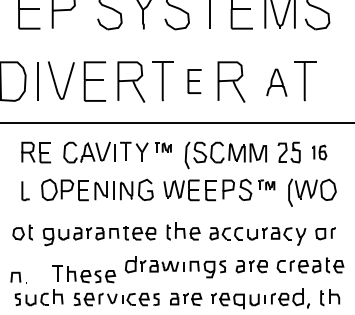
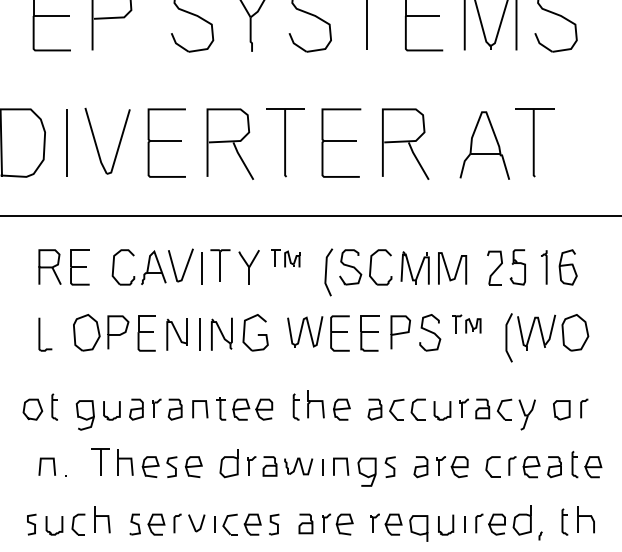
part: (194, 81) -> (340, 142), size x1.67
part: (276, 82) -> (484, 144), size x1.43
part: (319, 152) -> (559, 267), size x1.43
part: (84, 274) -> (148, 463), moved
part: (18, 277) -> (51, 466), moved

